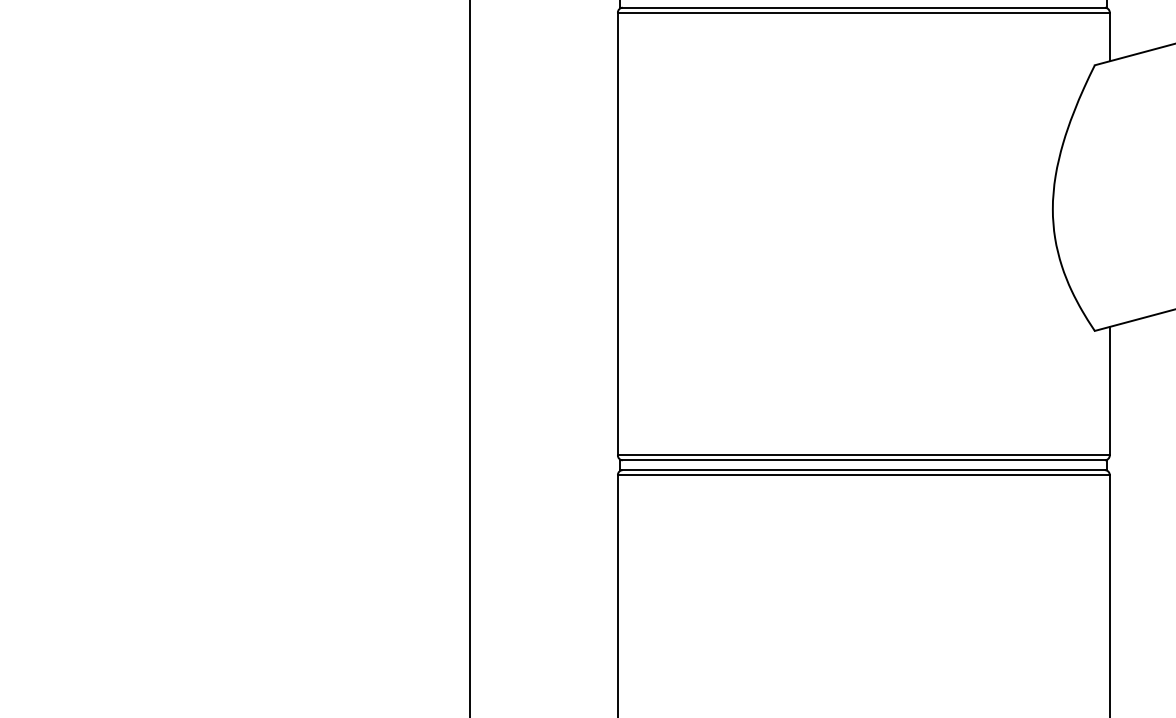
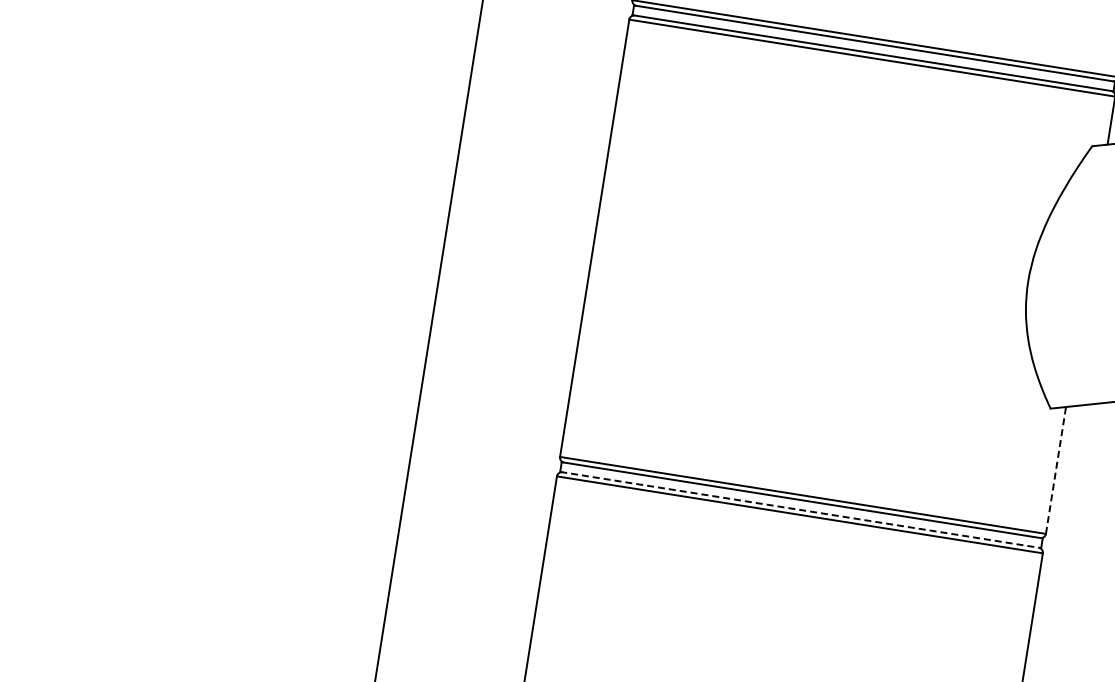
line: (1109, 390) -> (1055, 469), solid -> dashed
line: (863, 470) -> (800, 510), solid -> dashed

